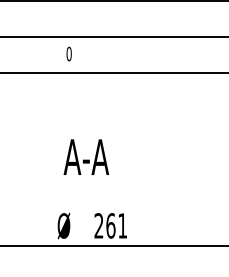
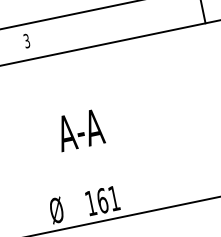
text: (68, 53) -> (26, 40), 0 -> 3
text: (86, 156) -> (80, 129), moved
text: (98, 225) -> (90, 203), 261 -> 161

